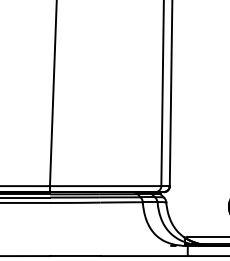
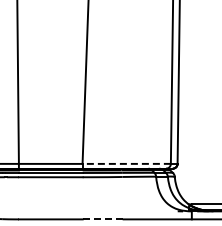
line: (105, 185) -> (126, 163), solid -> dashed
line: (75, 256) -> (102, 219), solid -> dashed

